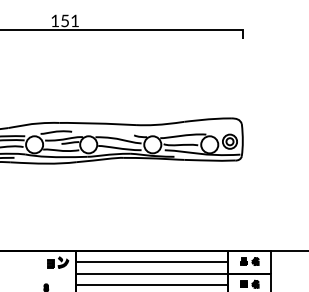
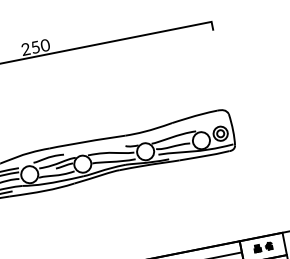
text: (65, 20) -> (35, 46), 151 -> 250

